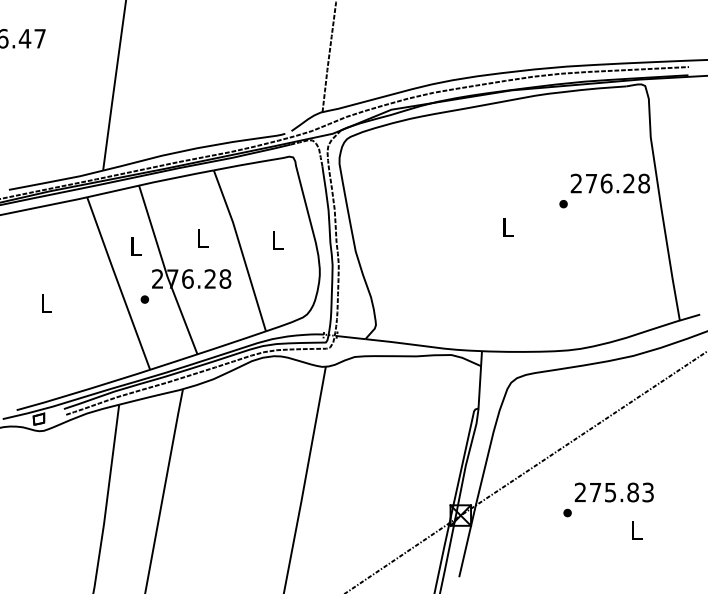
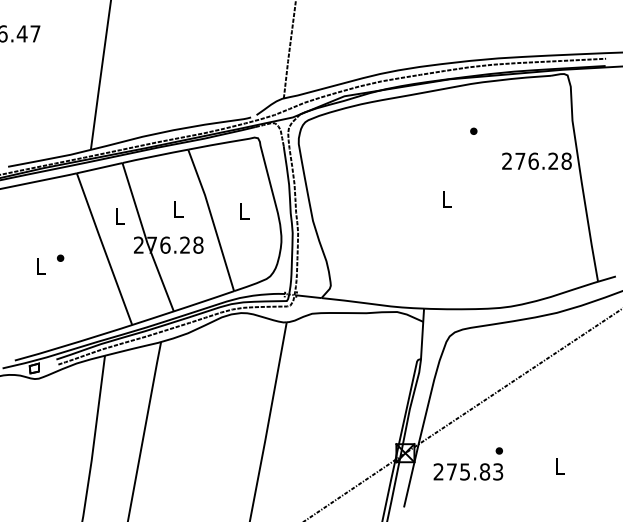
part: (563, 203) -> (473, 130), moved
part: (144, 298) -> (60, 257), moved
text: (614, 492) -> (468, 471), moved

